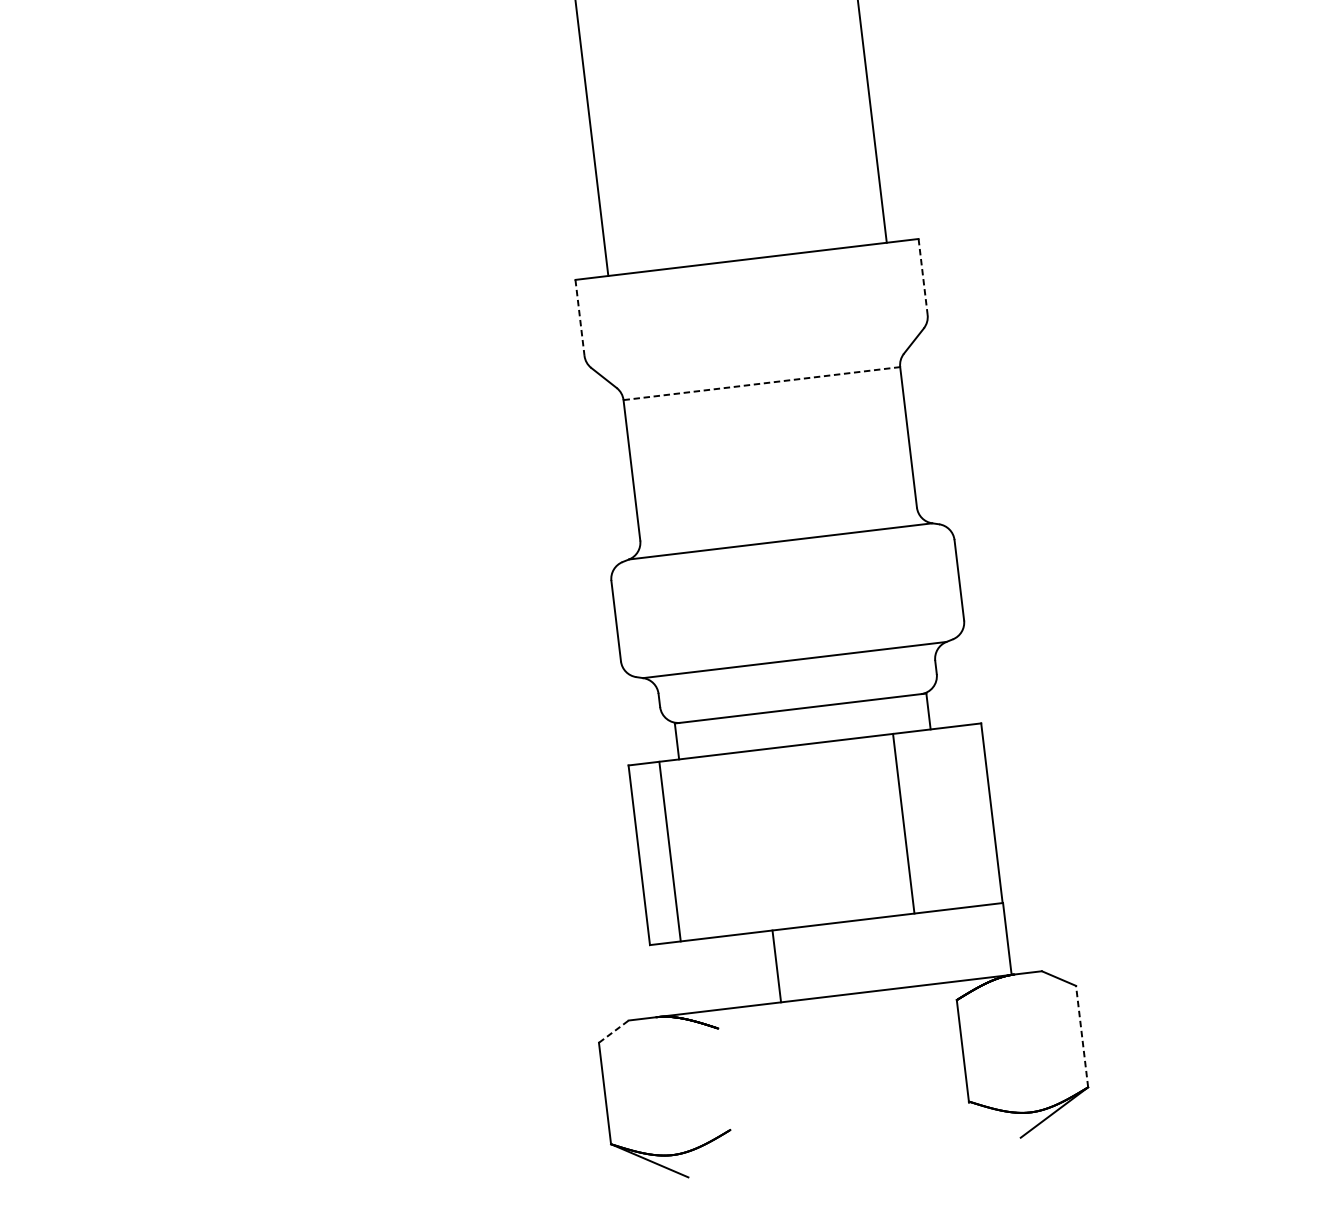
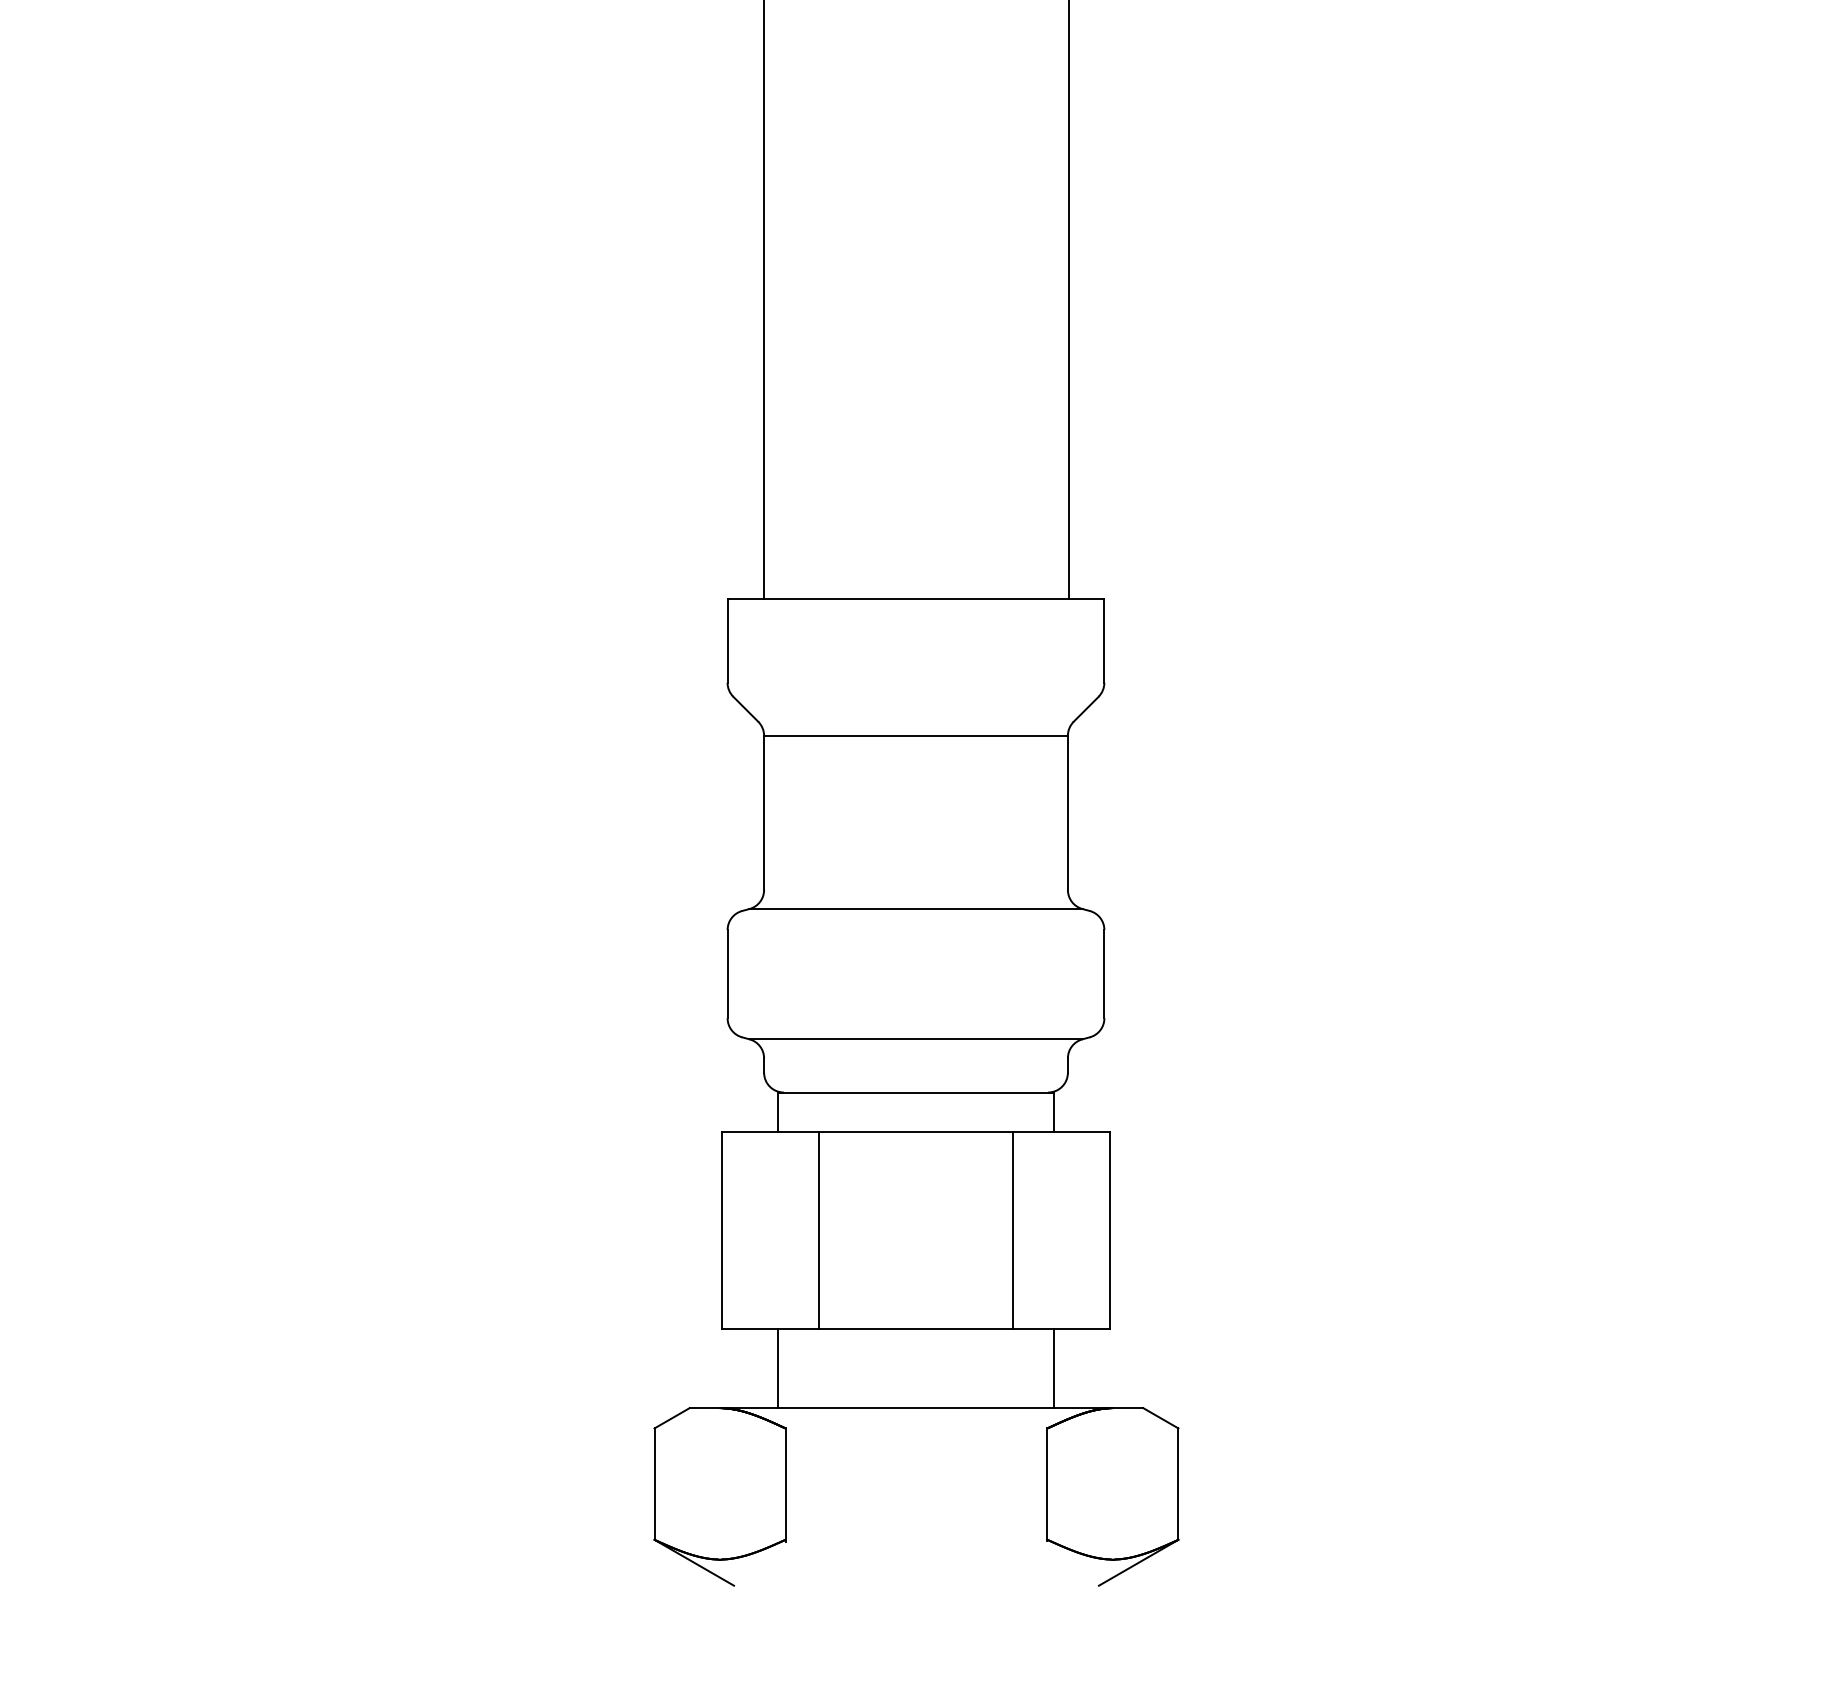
line: (923, 277) -> (1104, 641), dashed -> solid
line: (579, 318) -> (727, 641), dashed -> solid
line: (762, 383) -> (916, 735), dashed -> solid
line: (670, 851) -> (819, 1230), moved
line: (1007, 938) -> (1054, 1368), moved
line: (776, 966) -> (777, 1368), moved
line: (614, 1031) -> (672, 1418), dashed -> solid
line: (1082, 1036) -> (1178, 1484), dashed -> solid
line: (724, 1079) -> (785, 1484), added

